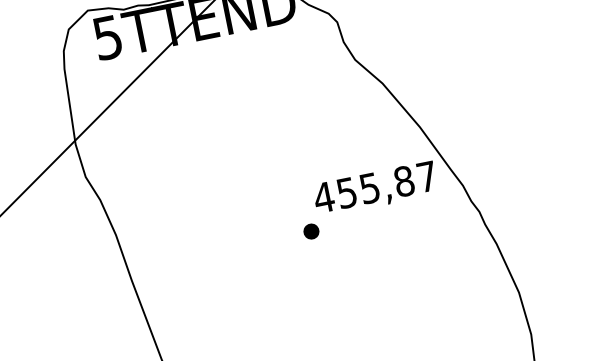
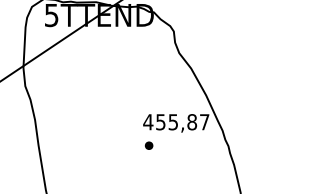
part: (310, 231) -> (148, 145), moved

